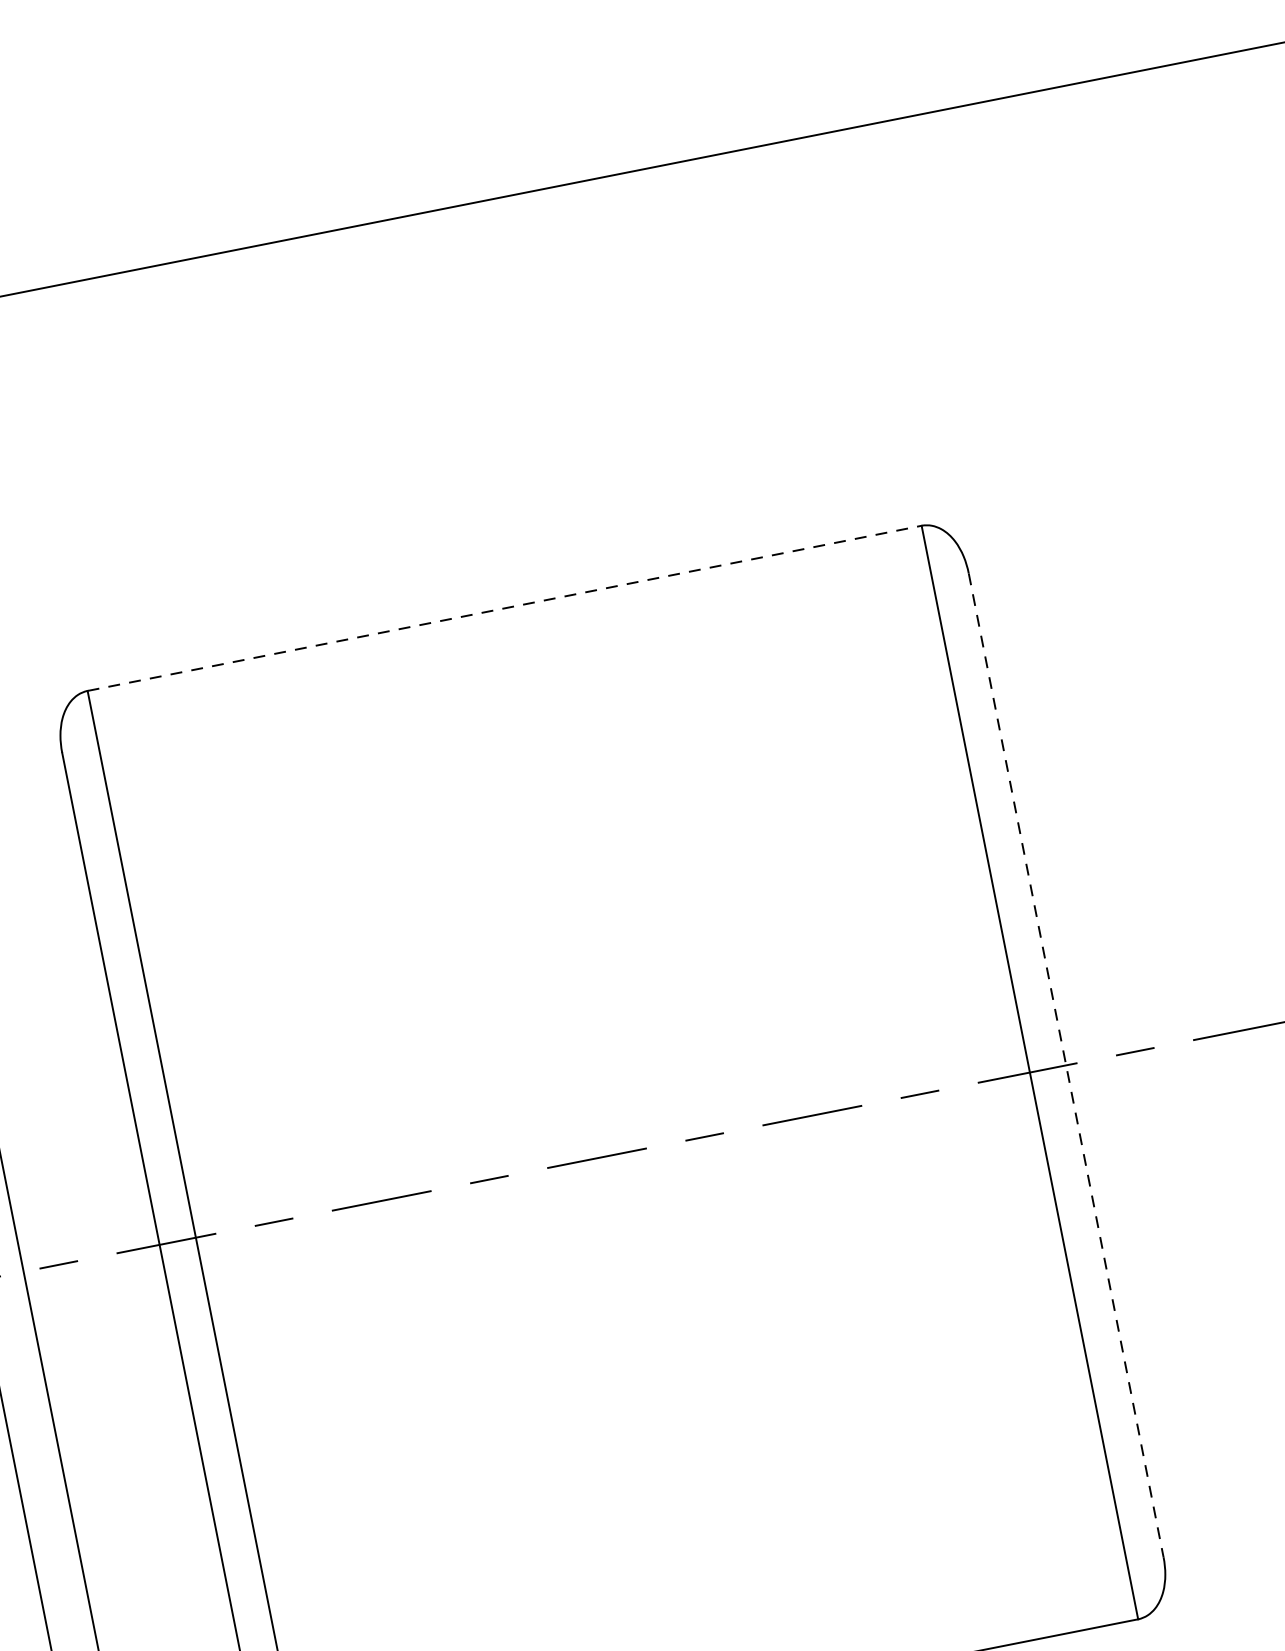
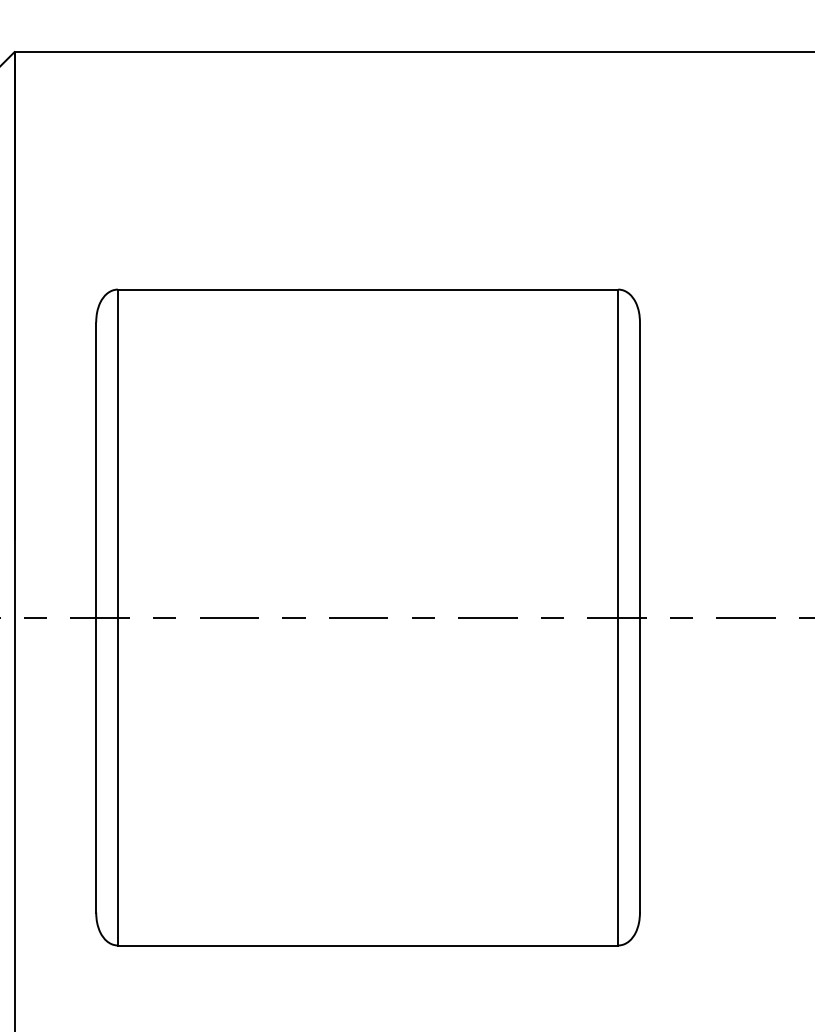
line: (505, 608) -> (368, 289), dashed -> solid
line: (1065, 1067) -> (639, 618), dashed -> solid

